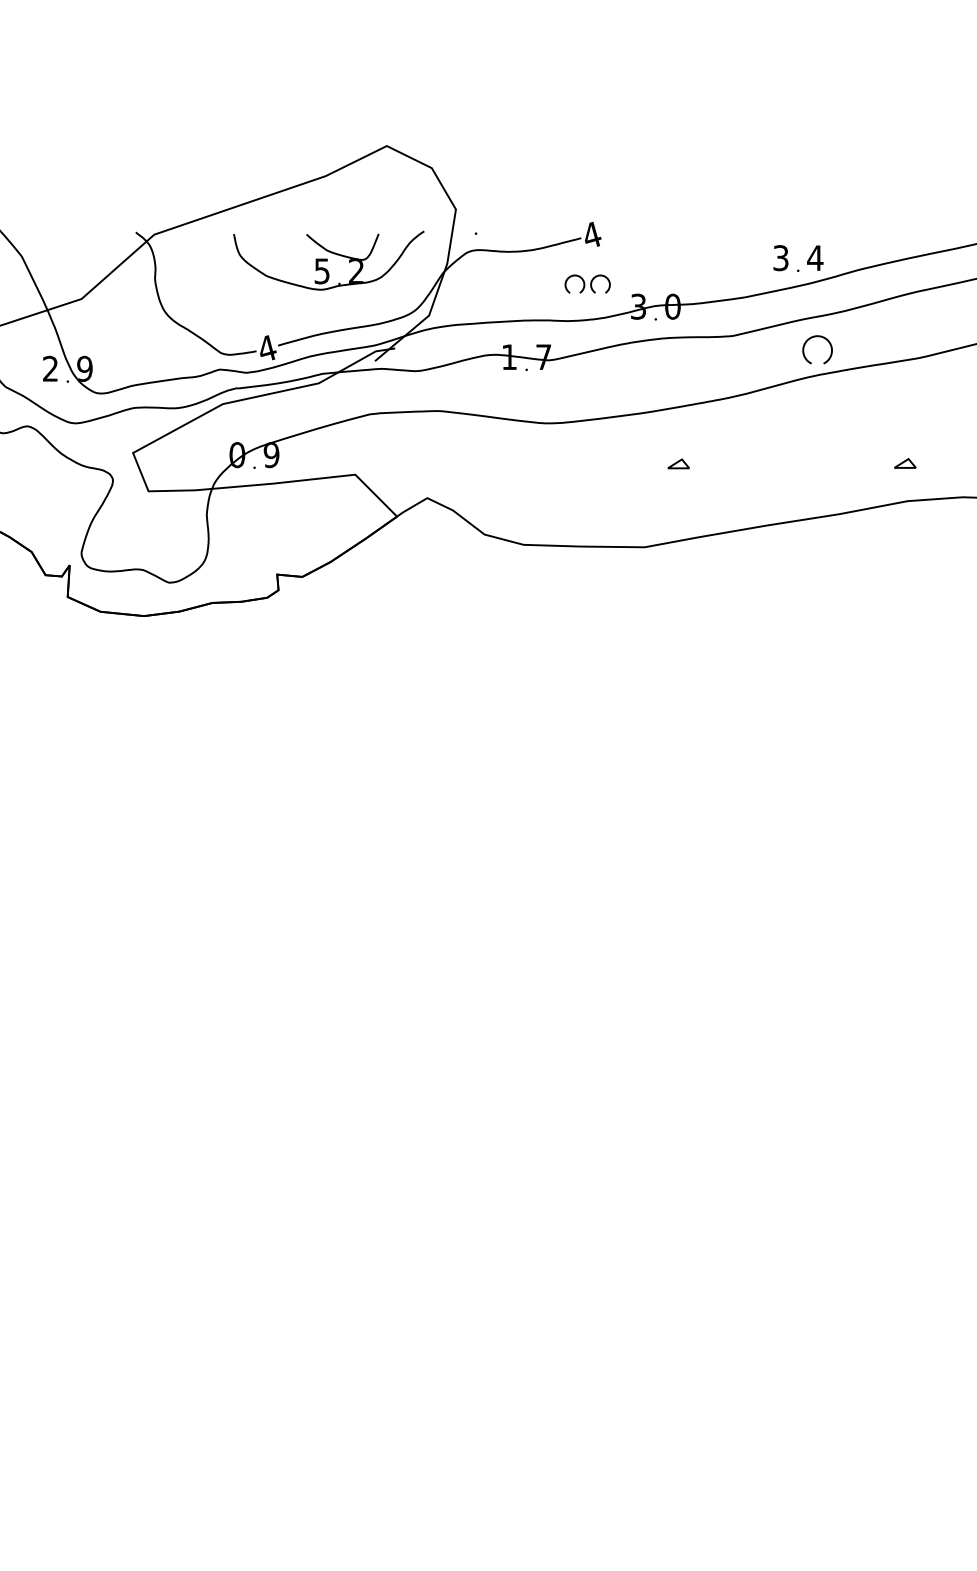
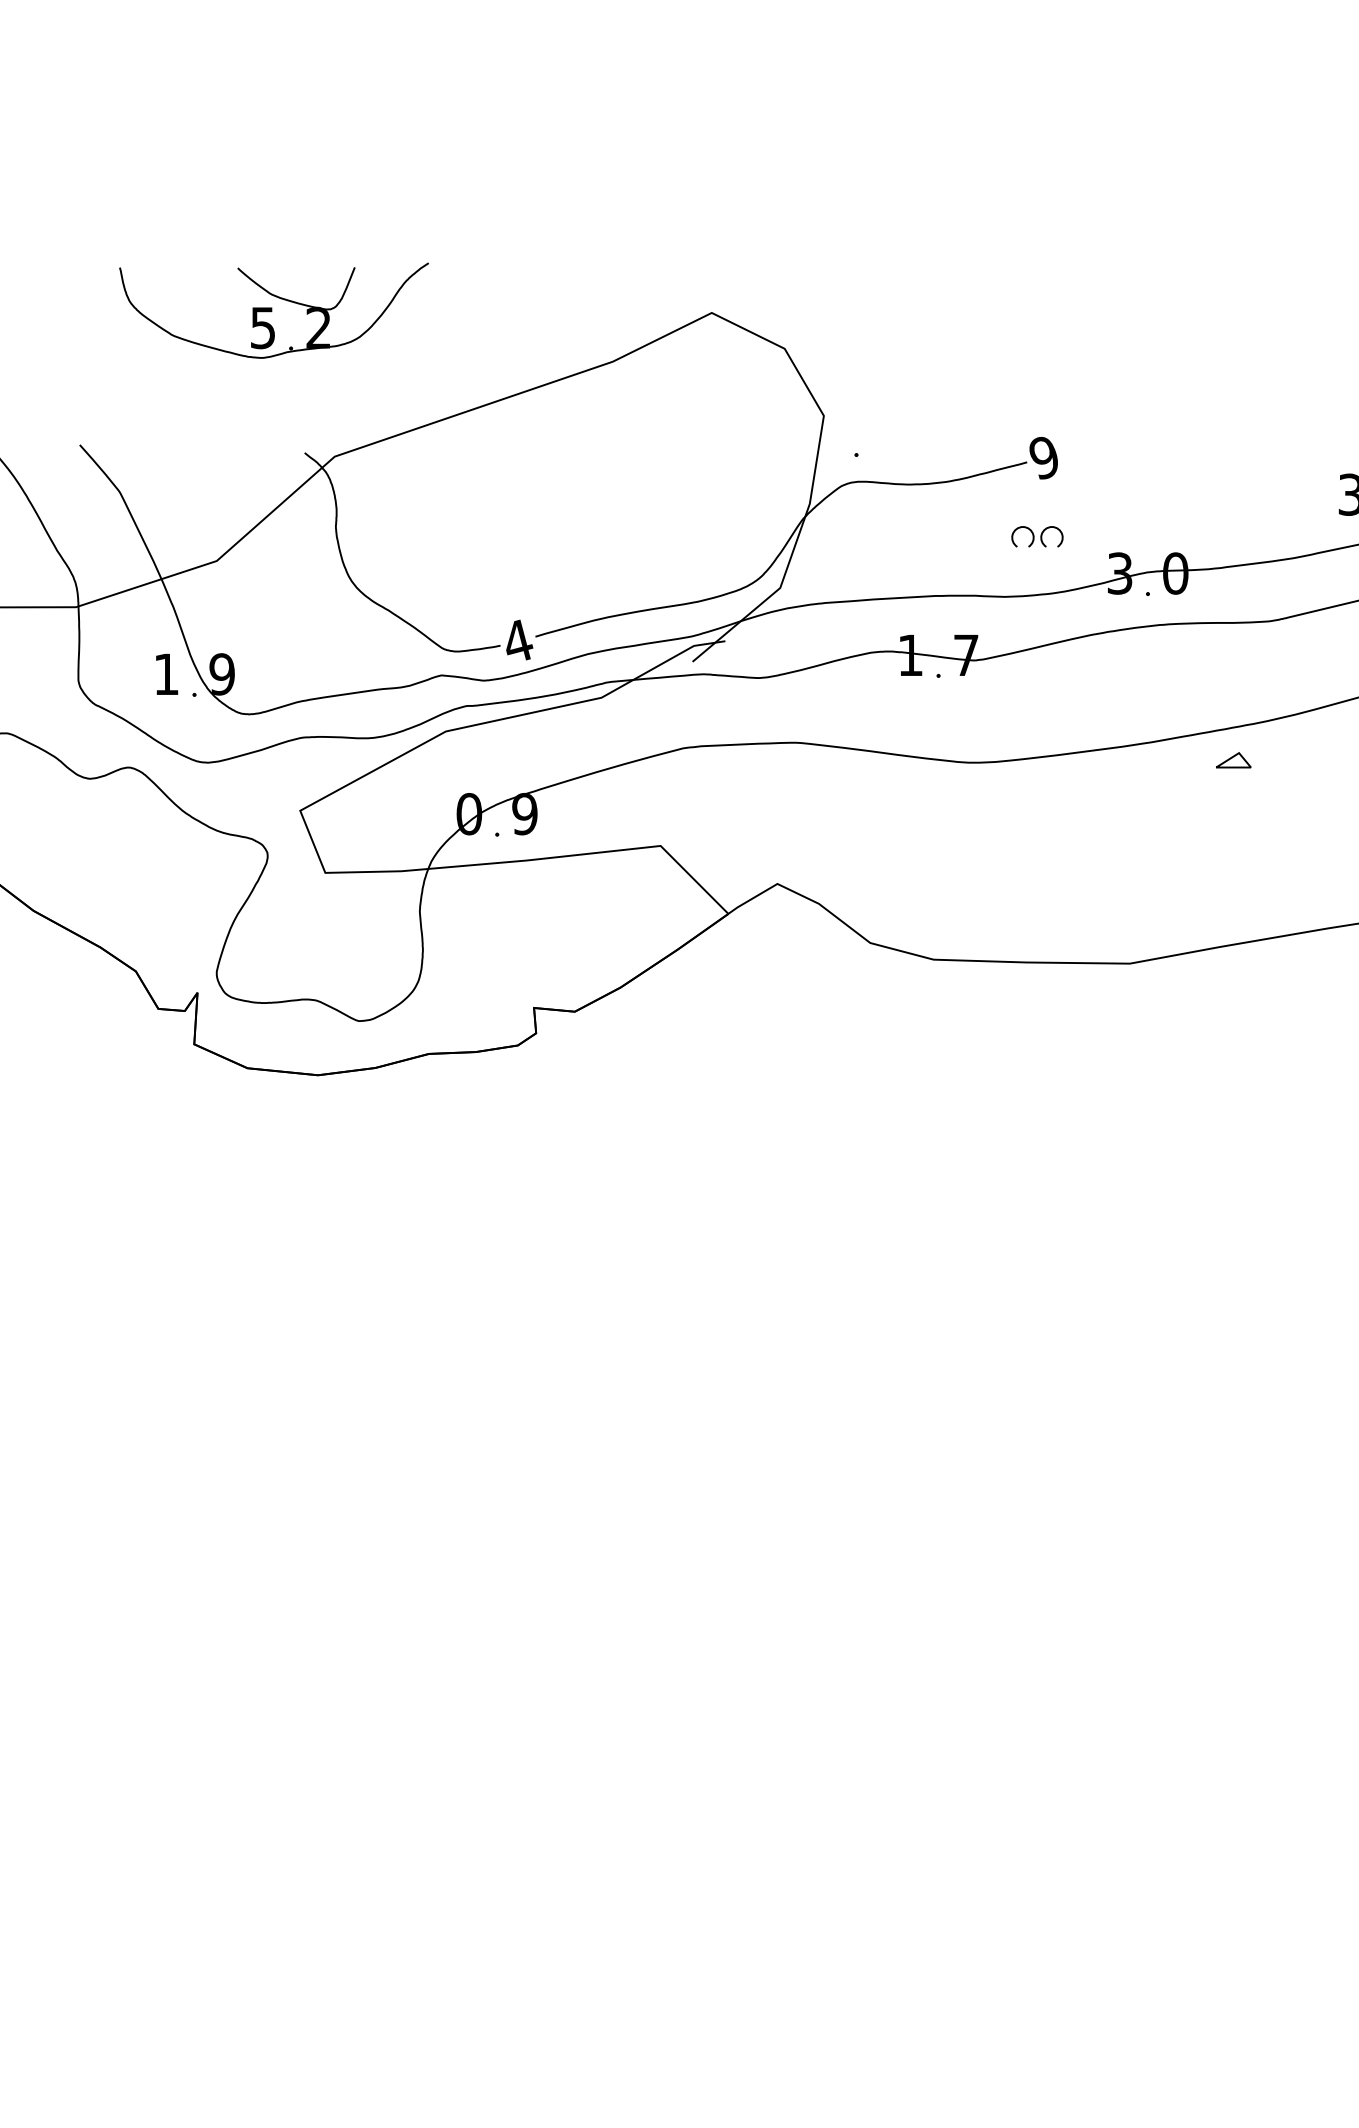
text: (591, 235) -> (1043, 458), 4 -> 9
part: (328, 260) -> (273, 310), moved
part: (587, 283) -> (1037, 535), size x0.7
text: (50, 368) -> (166, 673), 2 -> 1
part: (678, 463) -> (1233, 759), moved

